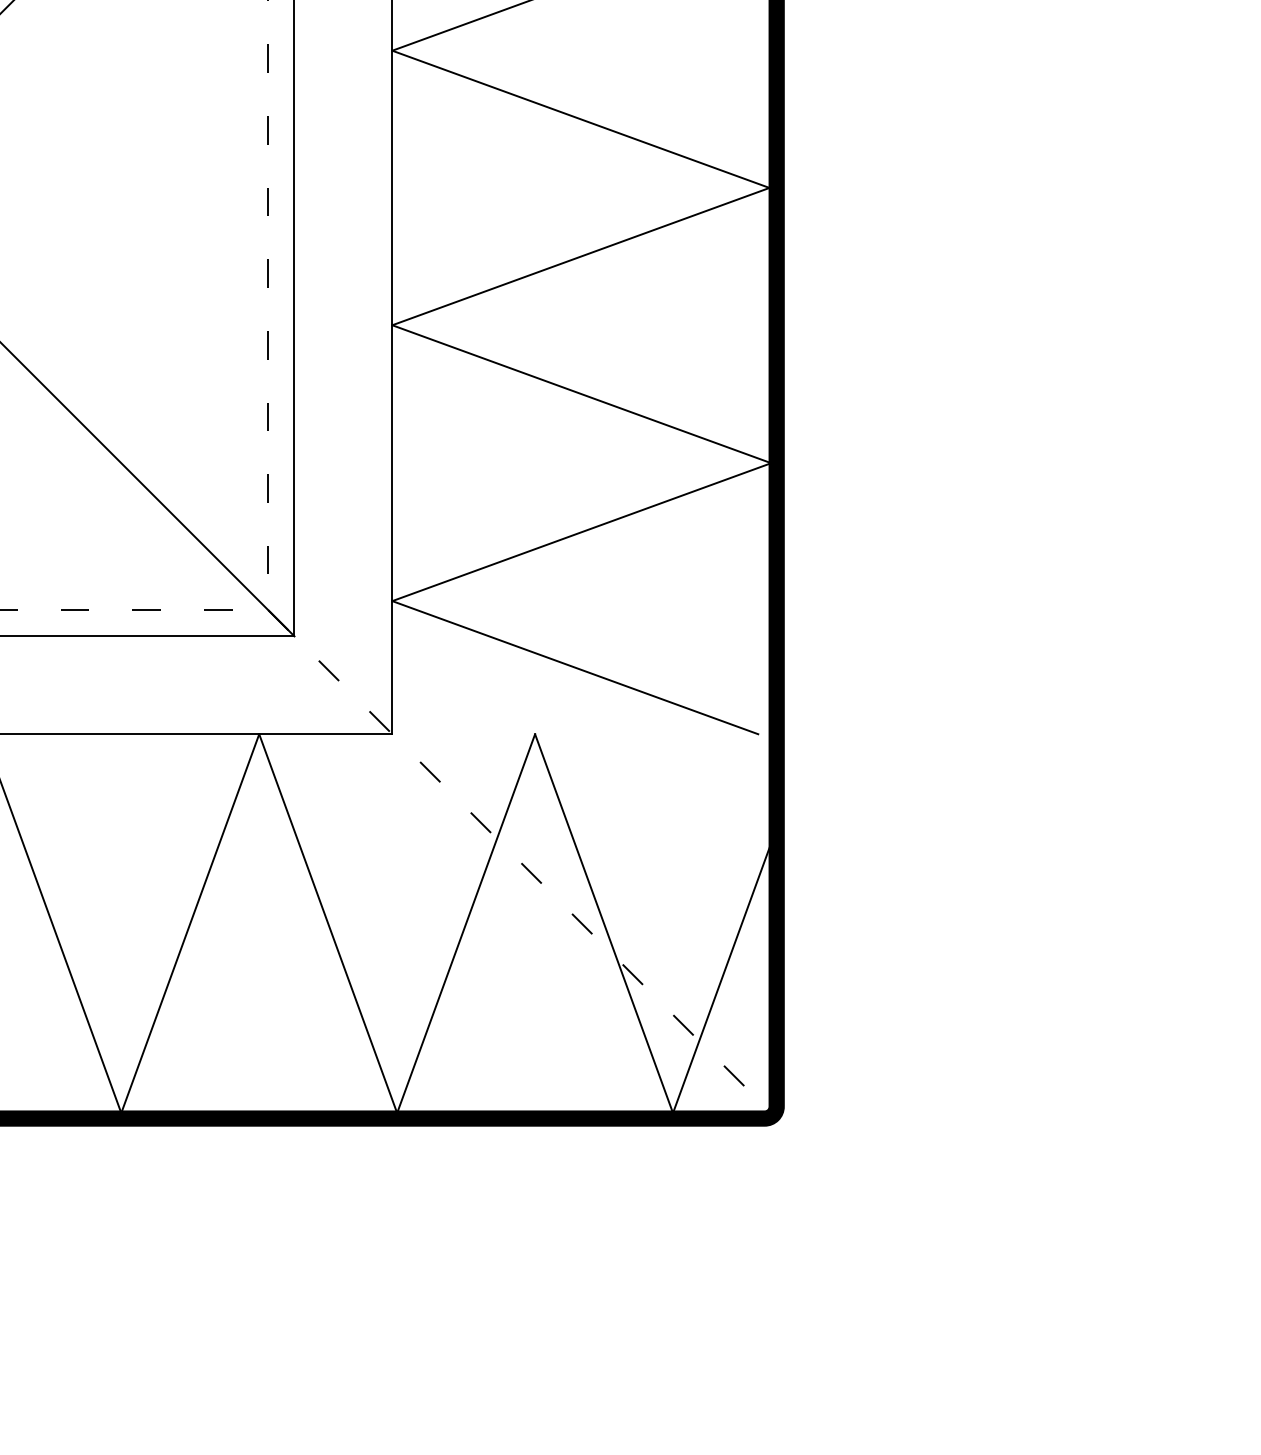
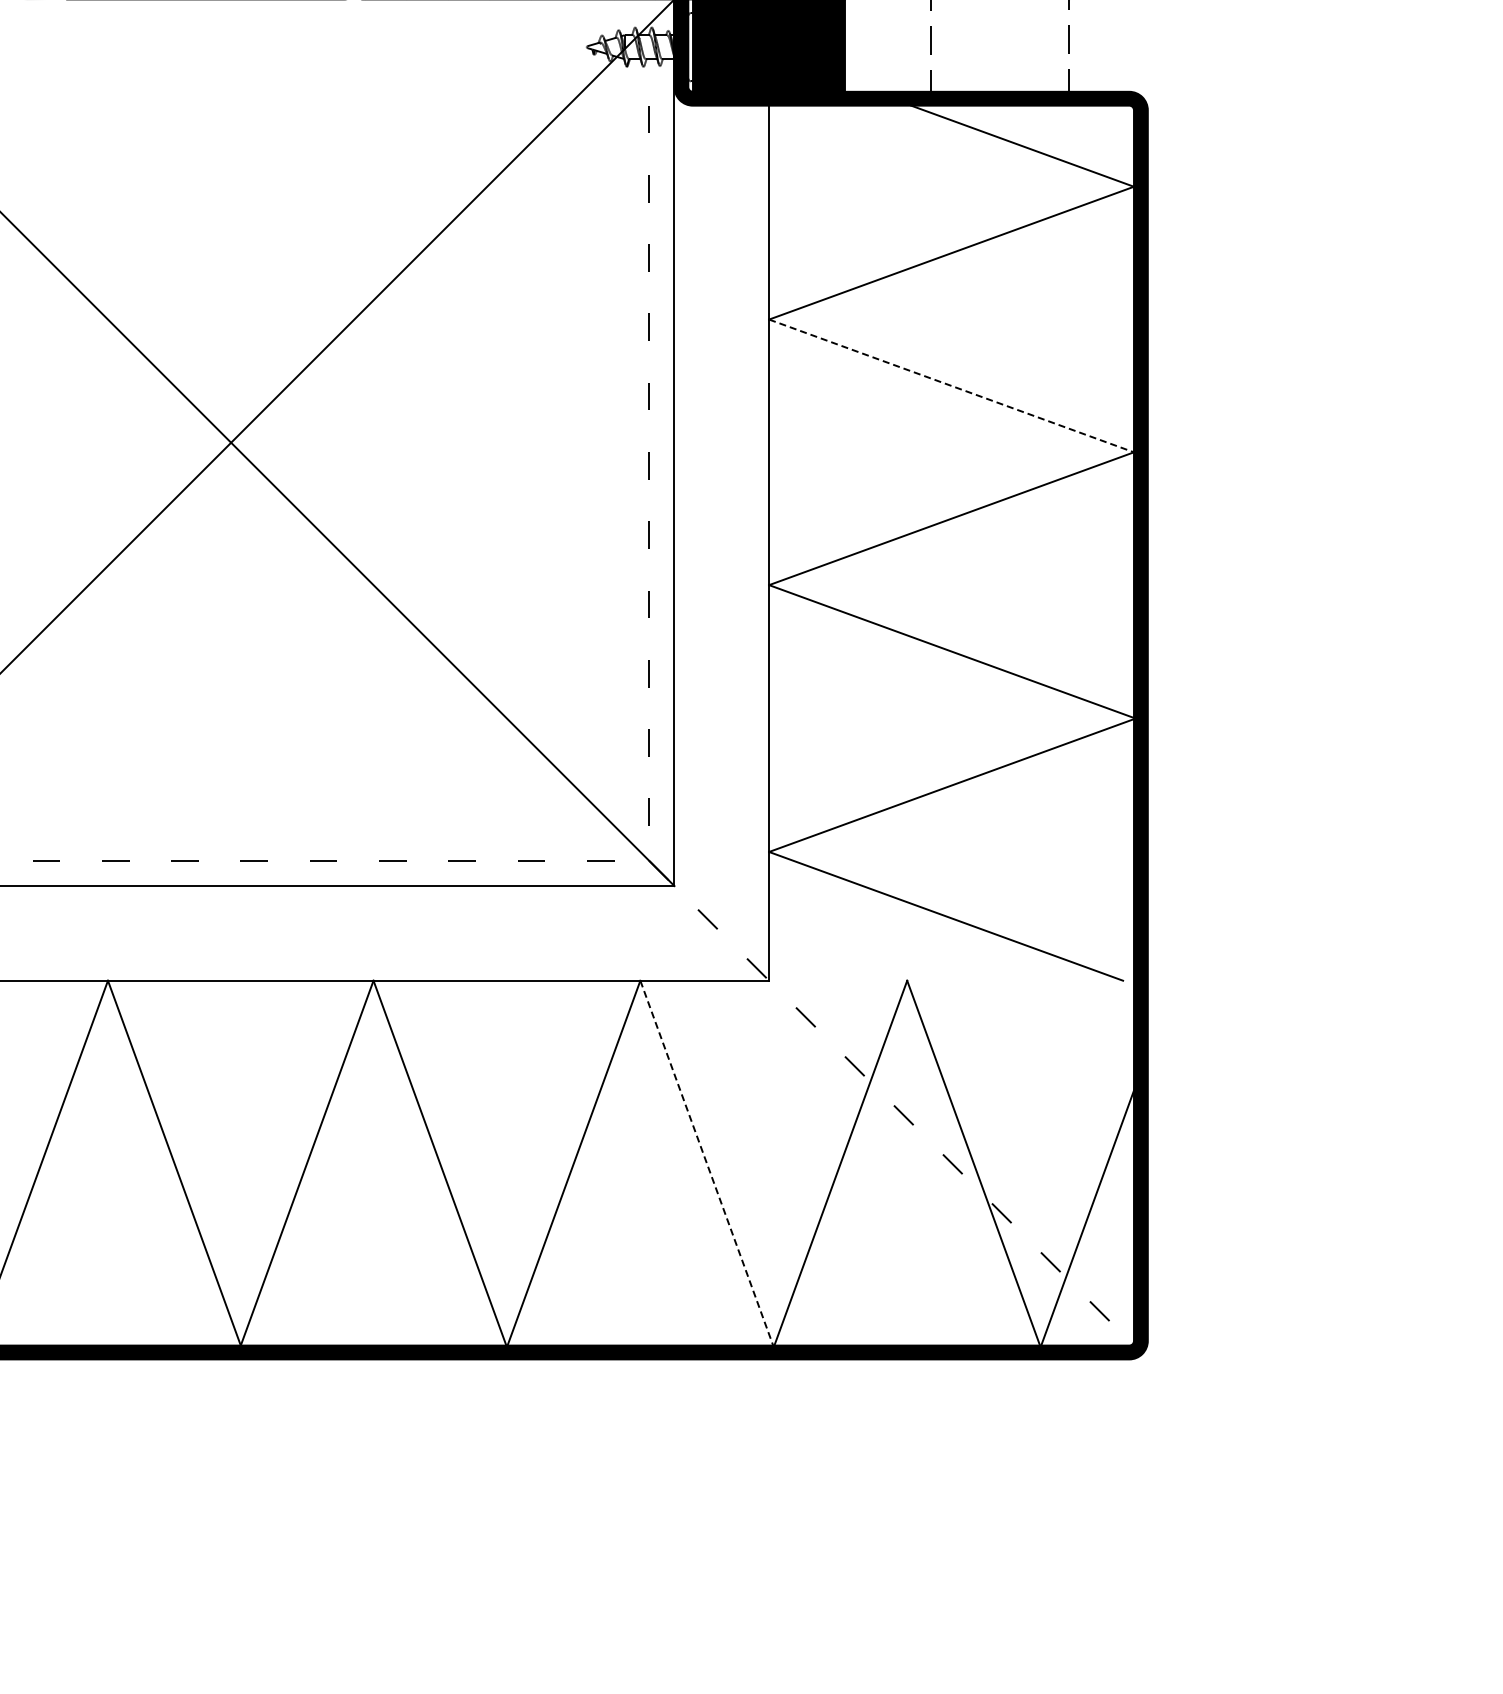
line: (581, 119) -> (952, 386), solid -> dashed
line: (327, 923) -> (706, 1163), solid -> dashed

